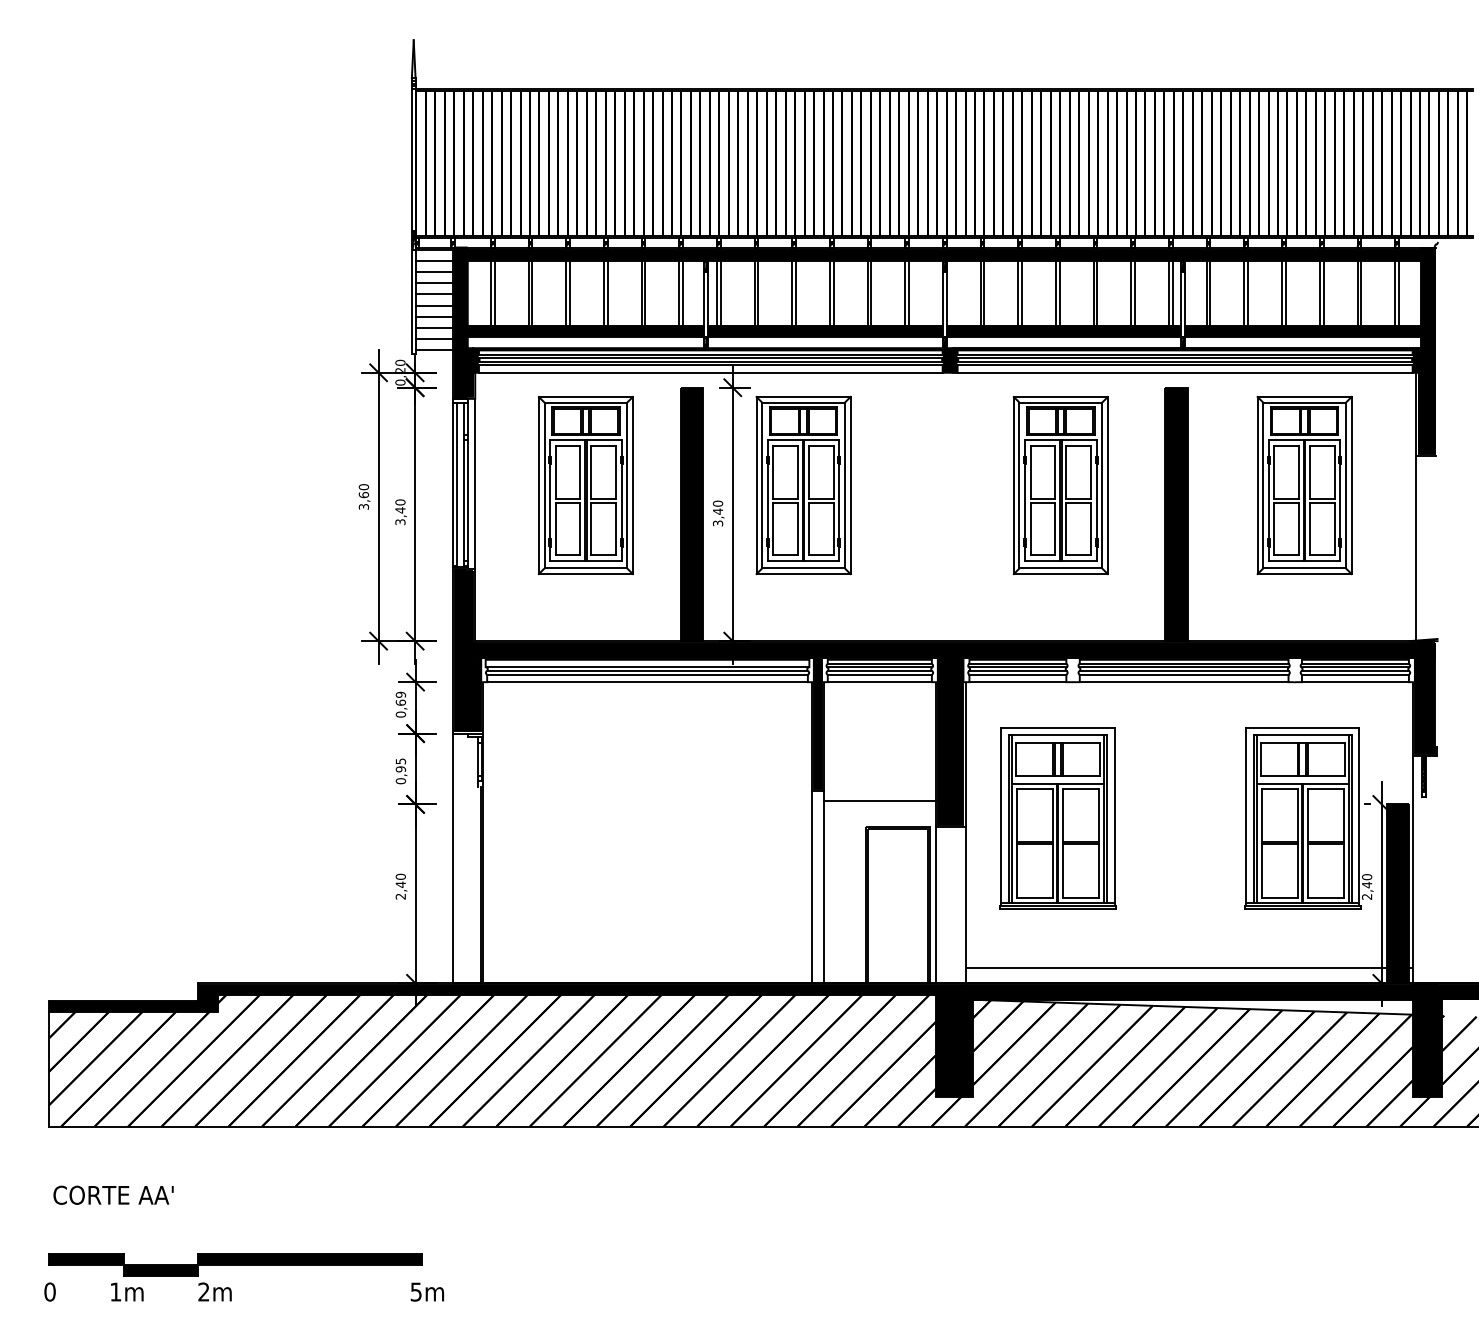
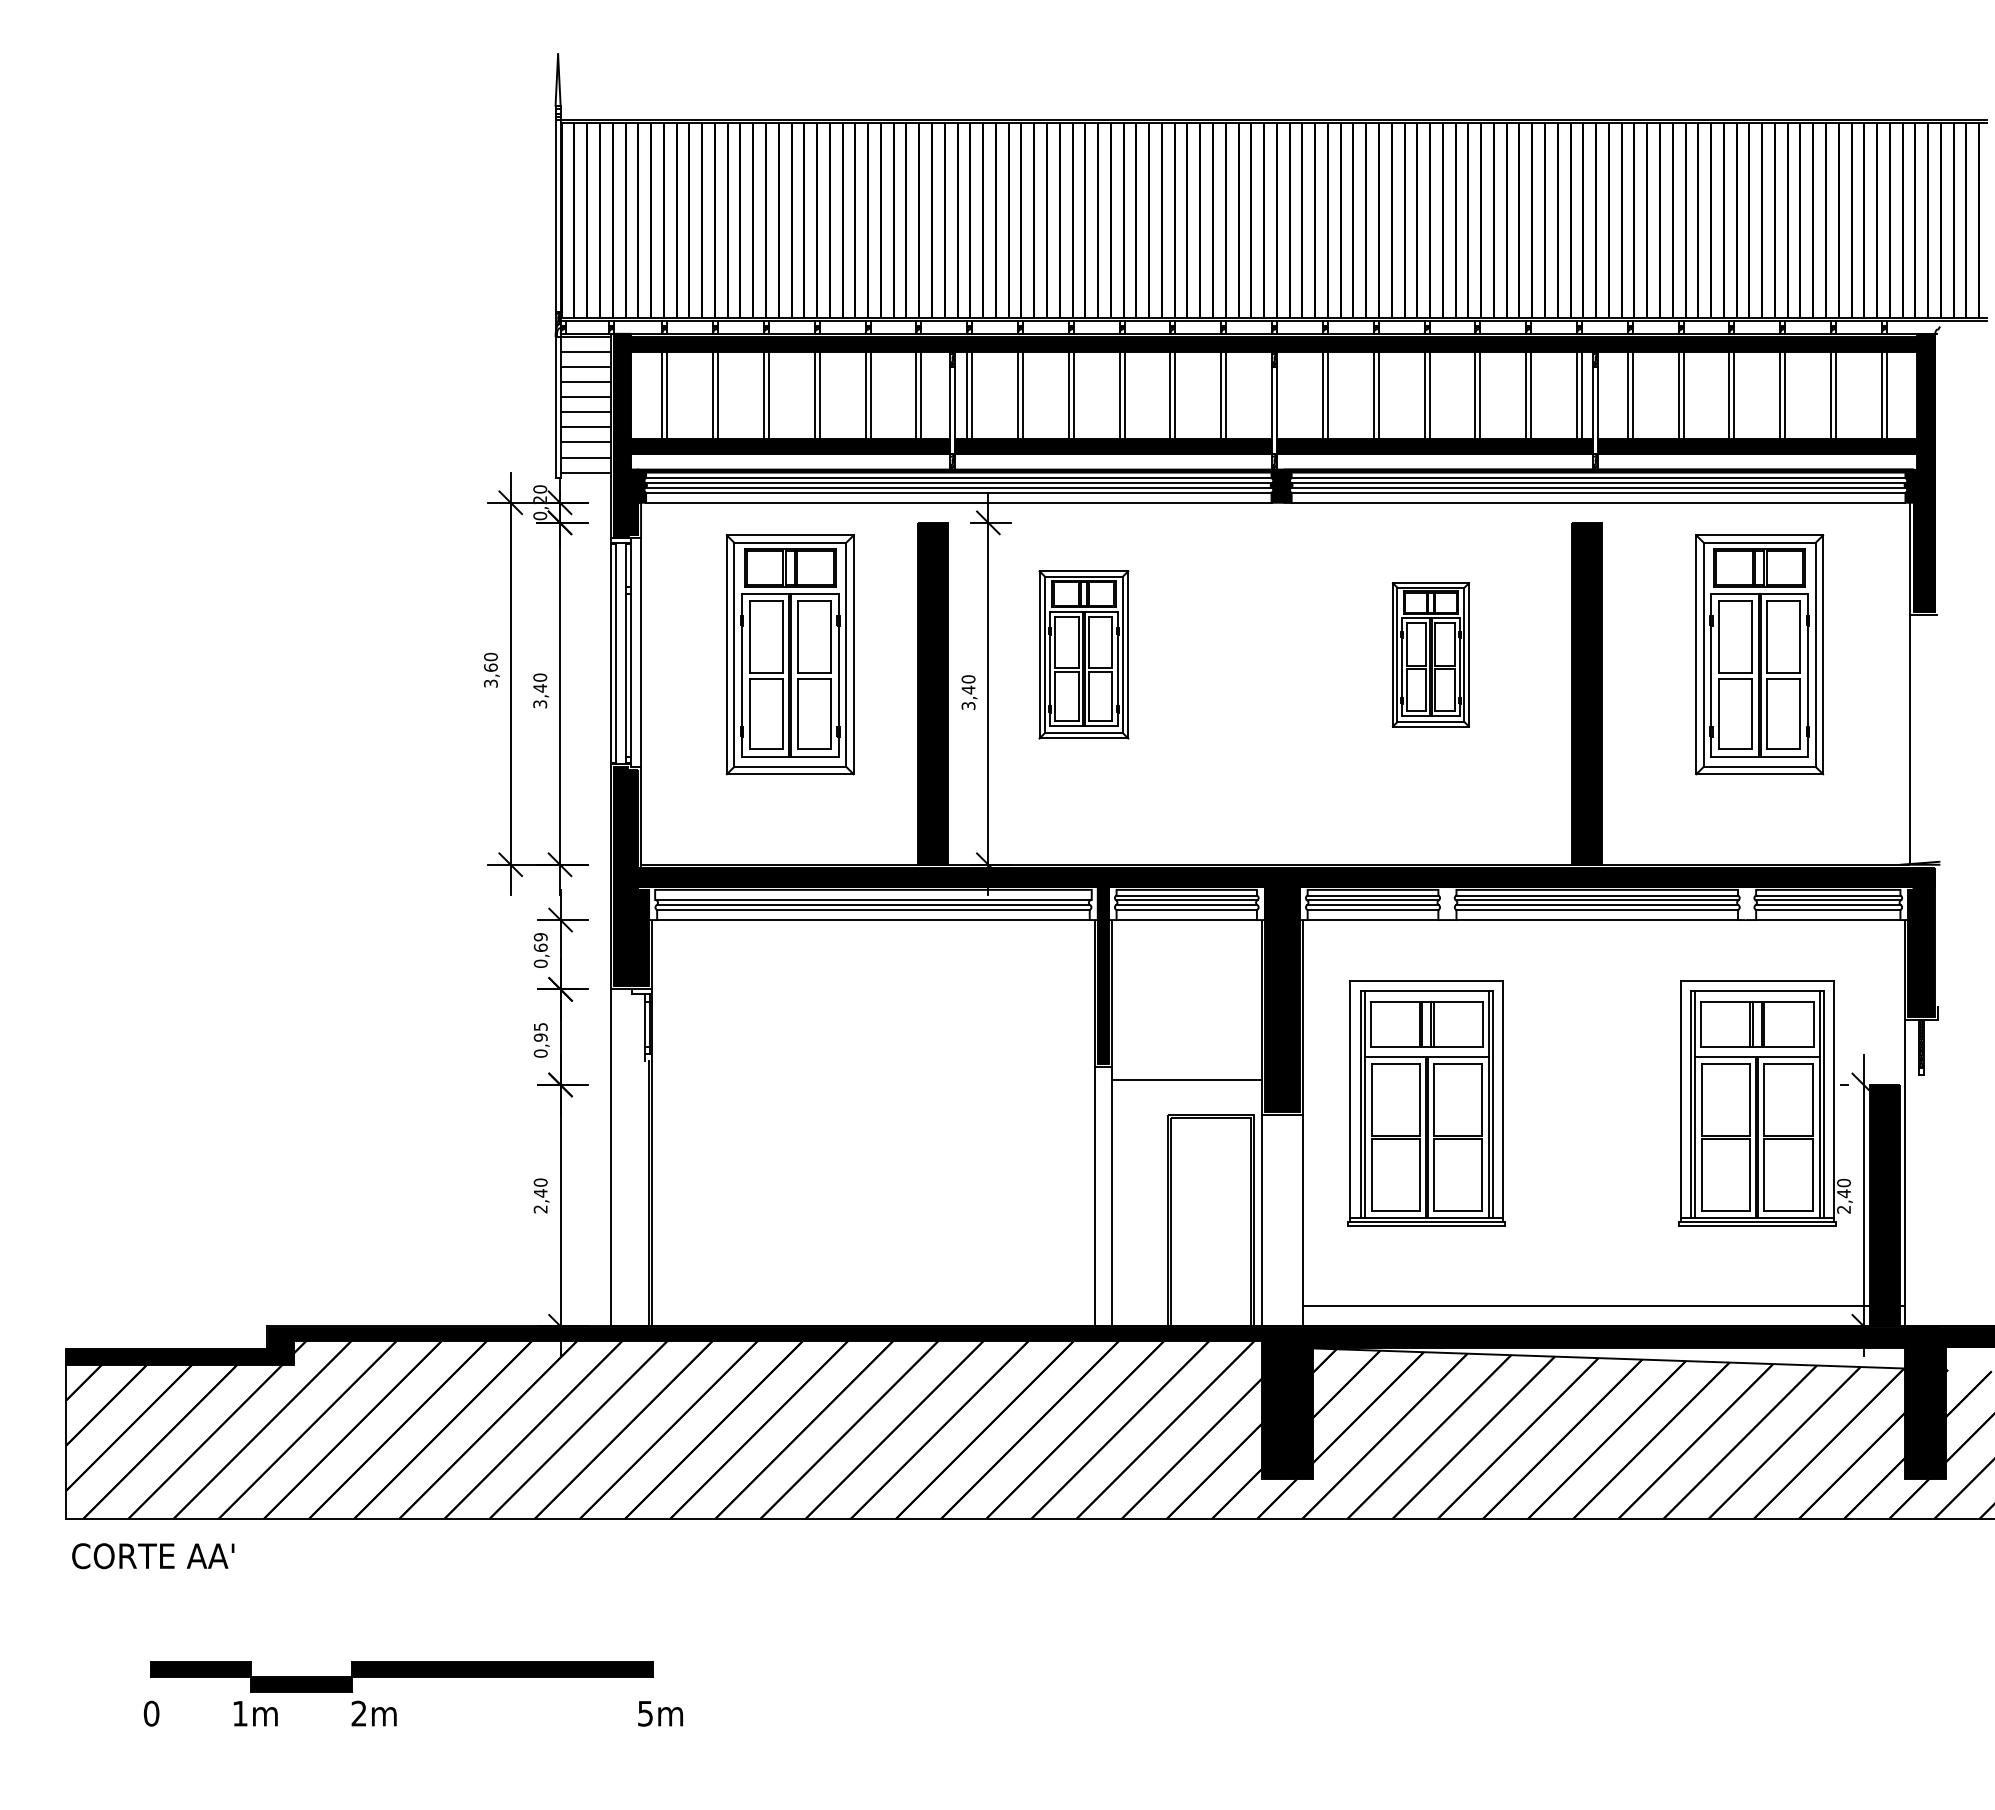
part: (803, 485) -> (1083, 654), size x0.7
part: (1060, 485) -> (1430, 654), size x0.6
text: (113, 1195) -> (153, 1556), moved
part: (243, 1265) -> (412, 1677), moved

